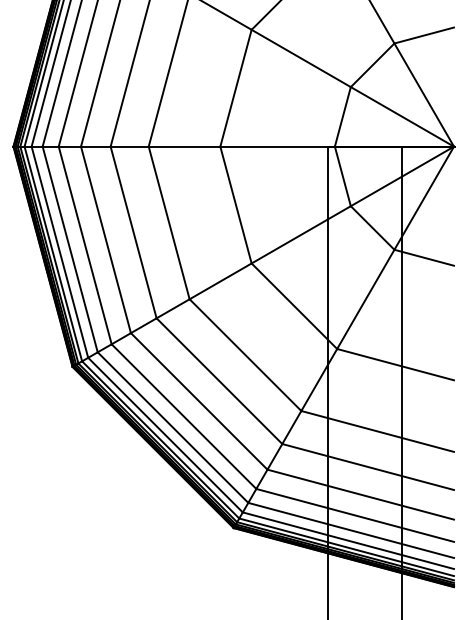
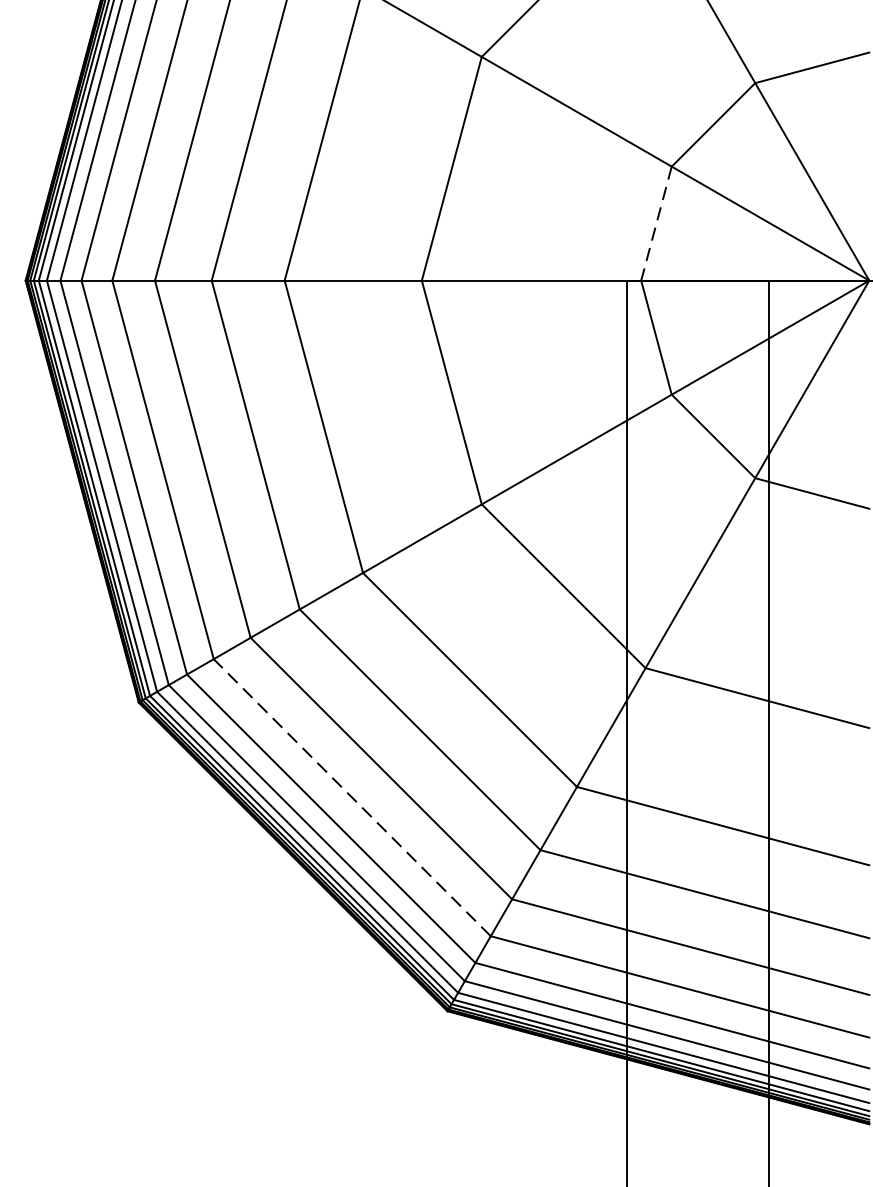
line: (342, 116) -> (655, 222), solid -> dashed
line: (183, 416) -> (351, 797), solid -> dashed

